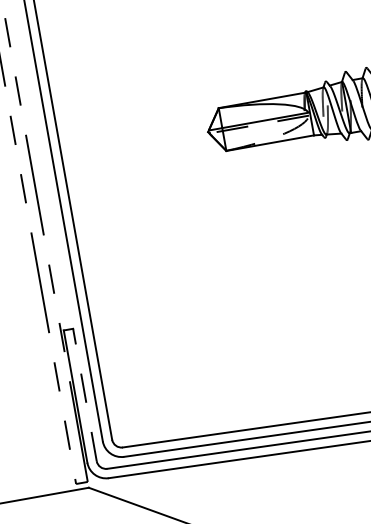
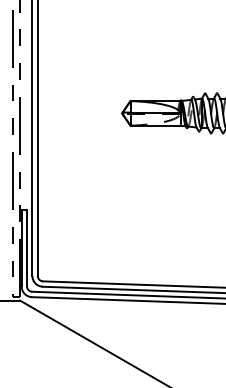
line: (85, 393) -> (27, 247), dashed -> solid

